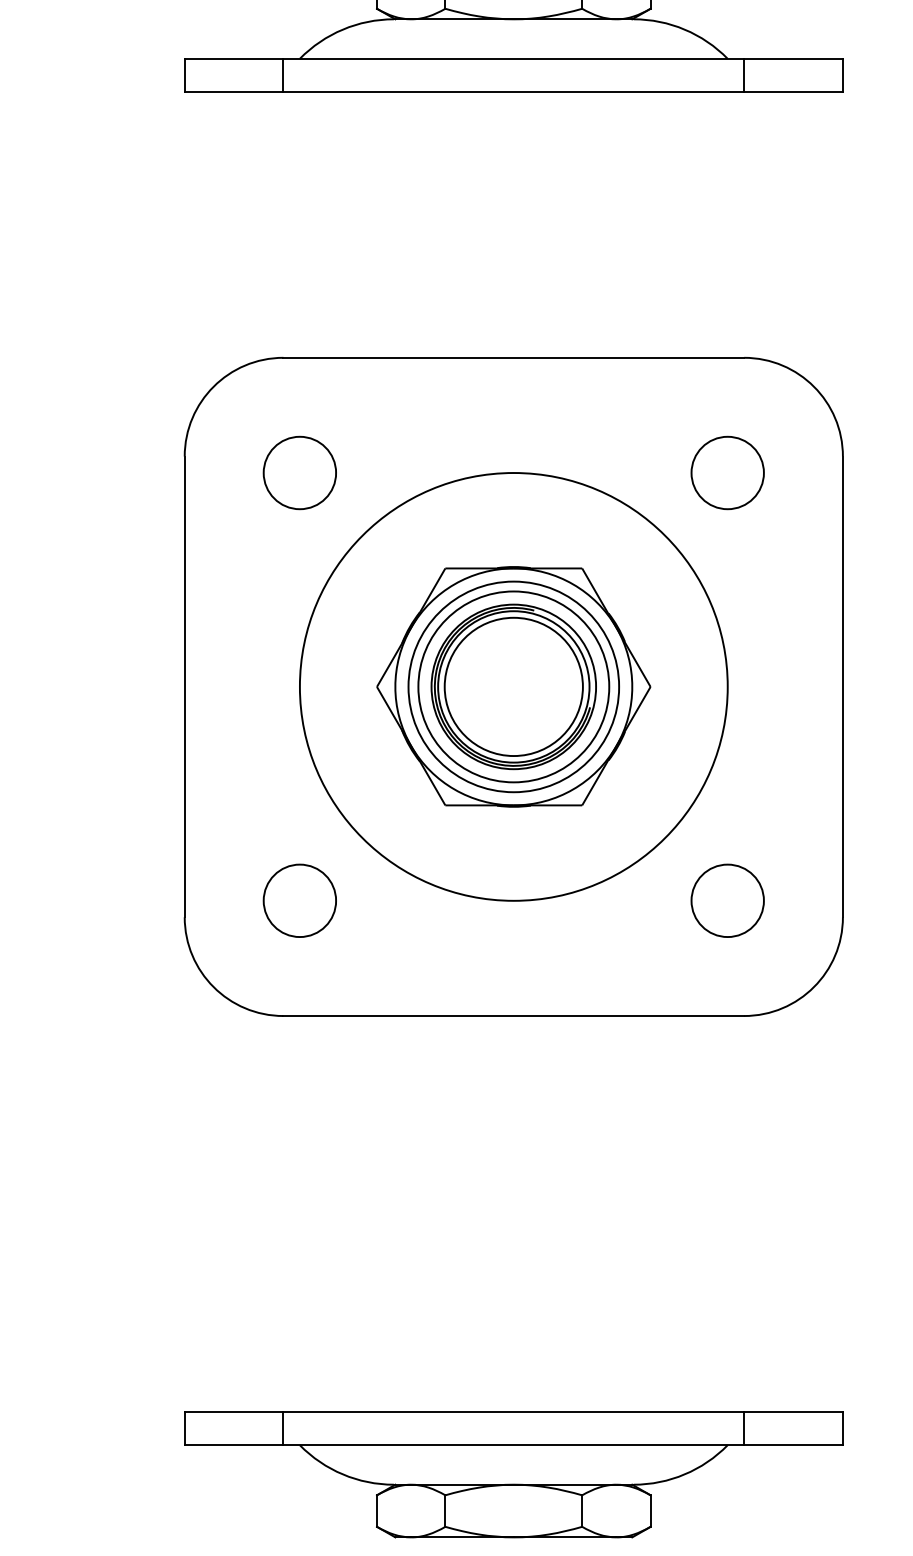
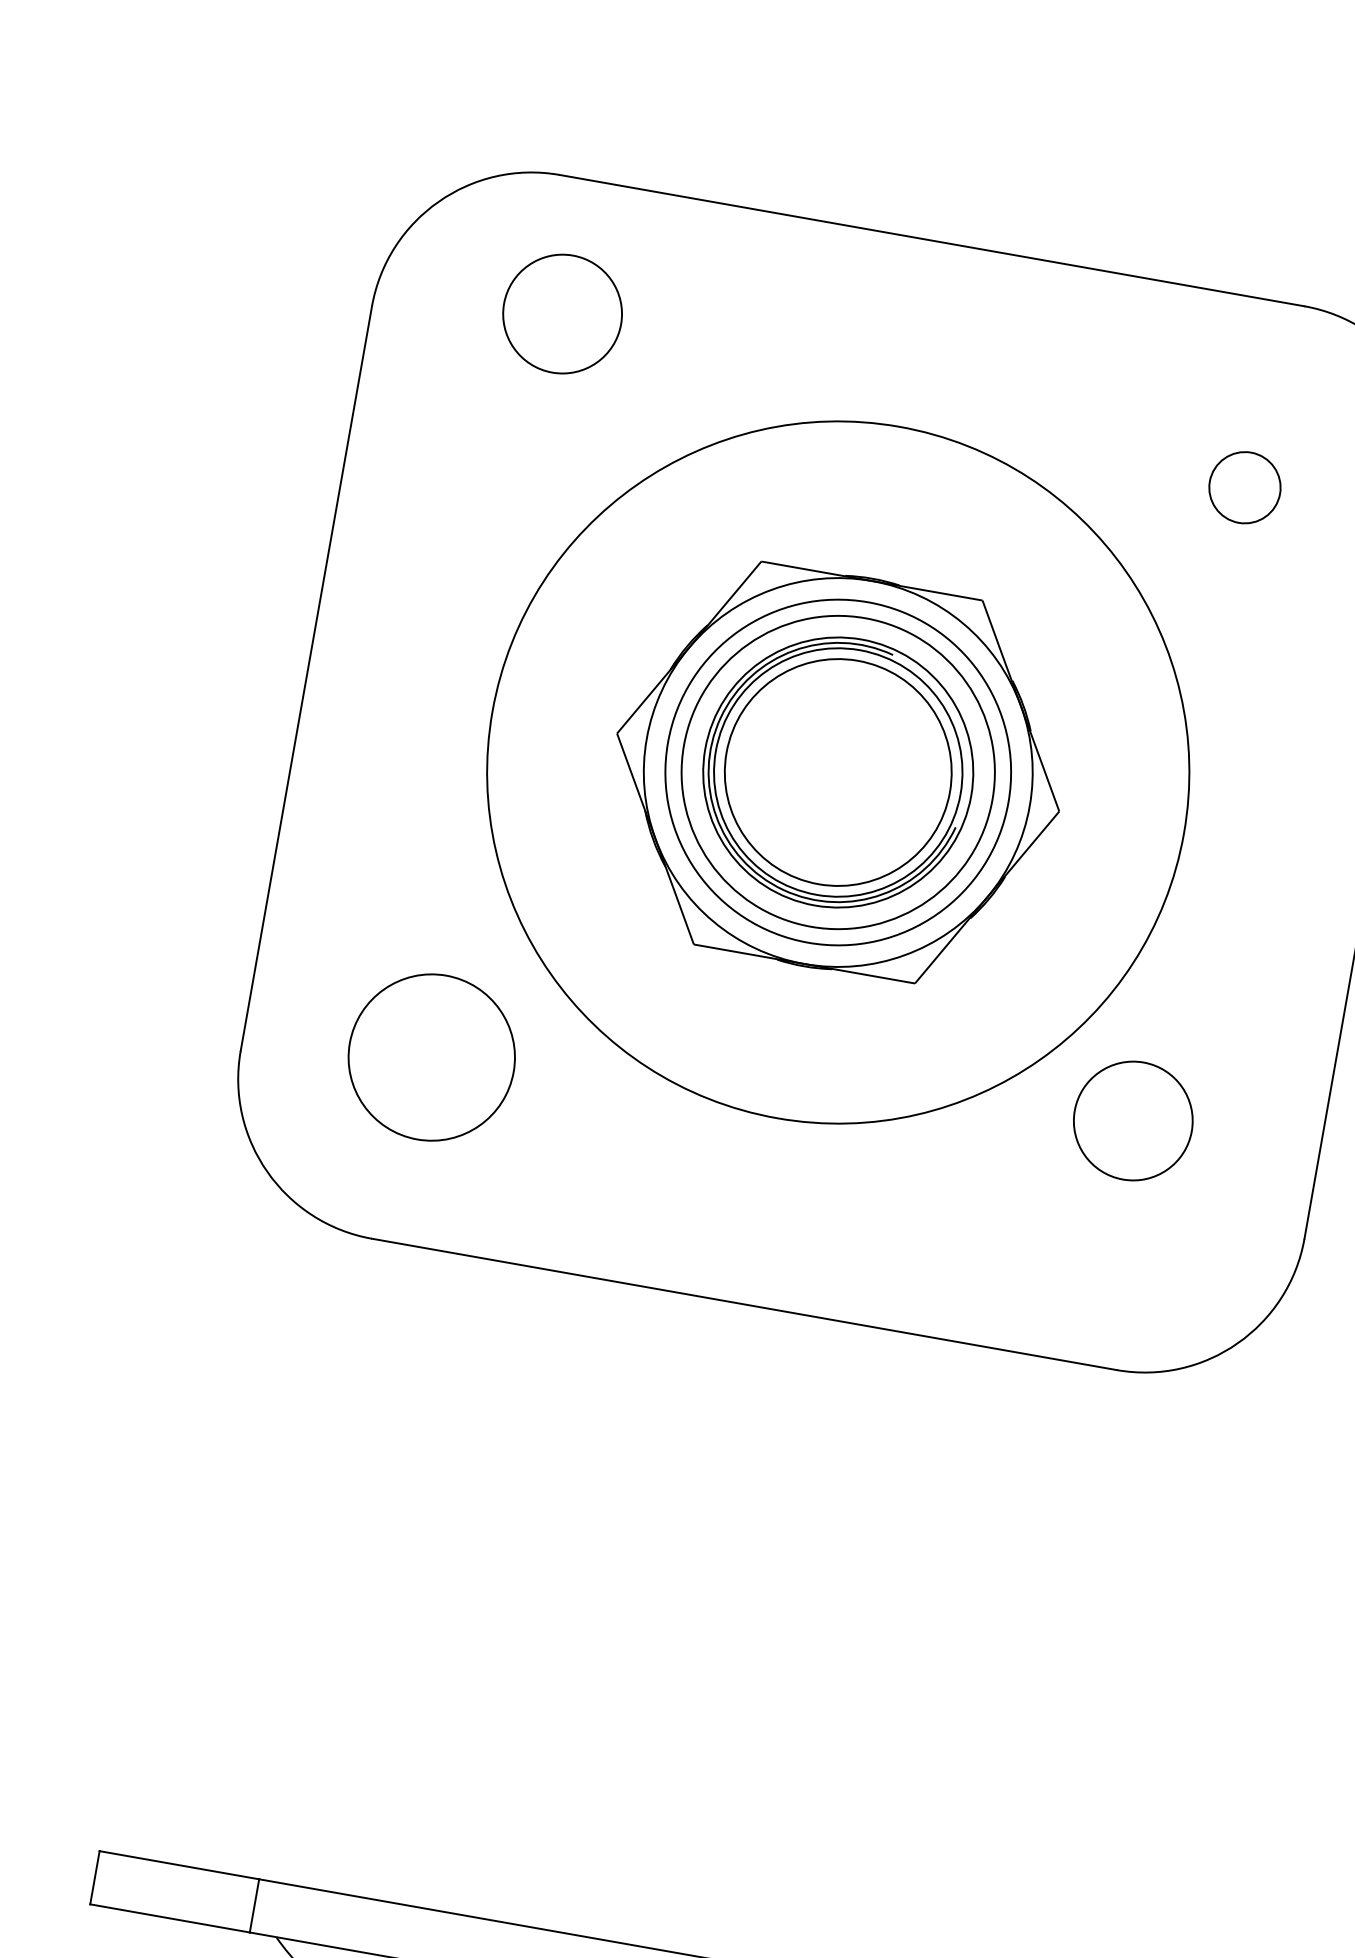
circle: (299, 472) -> (562, 313), moved
circle: (727, 472) -> (1244, 486), size x0.6
circle: (299, 900) -> (430, 1056), size x1.4
circle: (727, 900) -> (1133, 1120), moved

